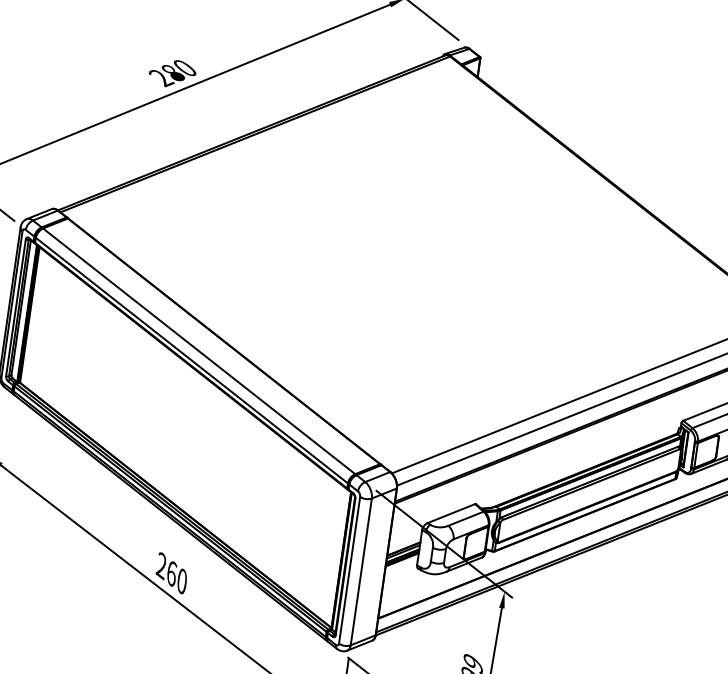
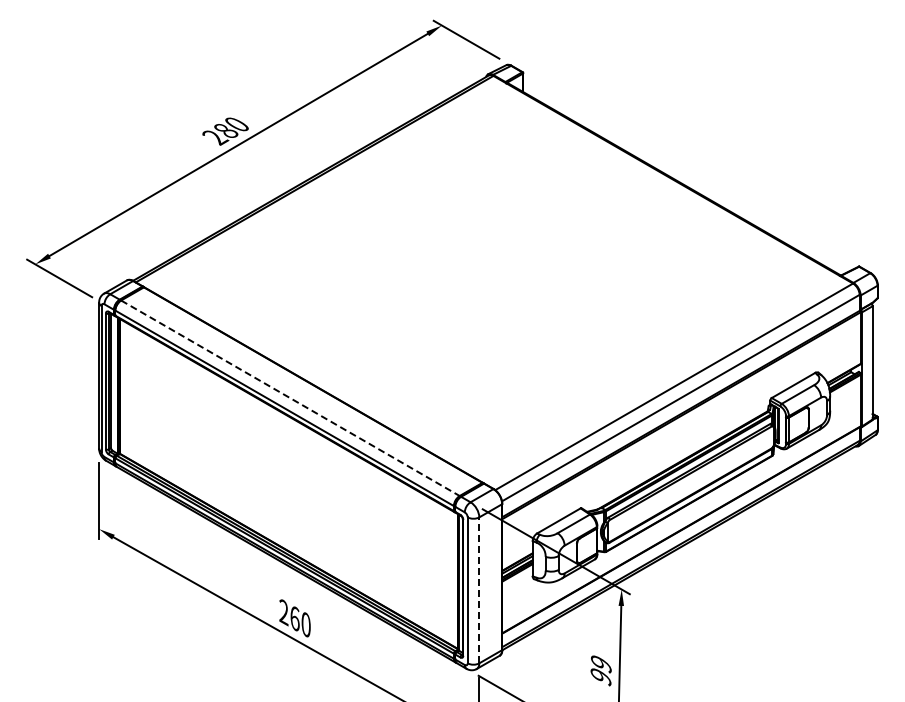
line: (199, 351) -> (290, 398), solid -> dashed
line: (361, 572) -> (479, 590), solid -> dashed

